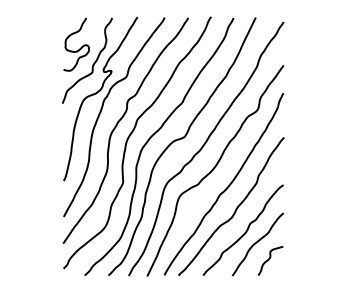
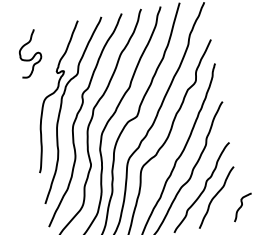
curve: (92, 64) -> (46, 68), removed
curve: (269, 260) -> (241, 207), moved

